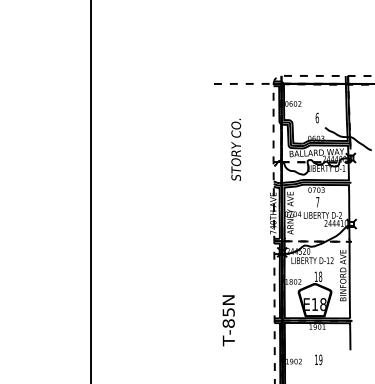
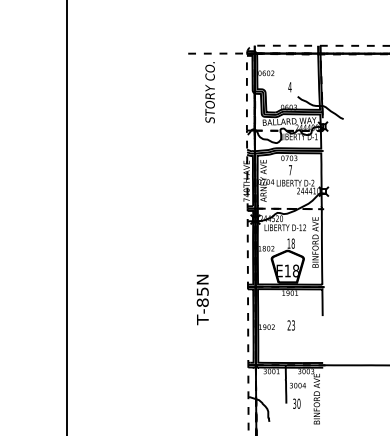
text: (316, 118) -> (289, 87), 6 -> 4
text: (235, 149) -> (209, 92), moved
text: (228, 320) -> (202, 299), moved
text: (318, 359) -> (291, 325), 19 -> 23

